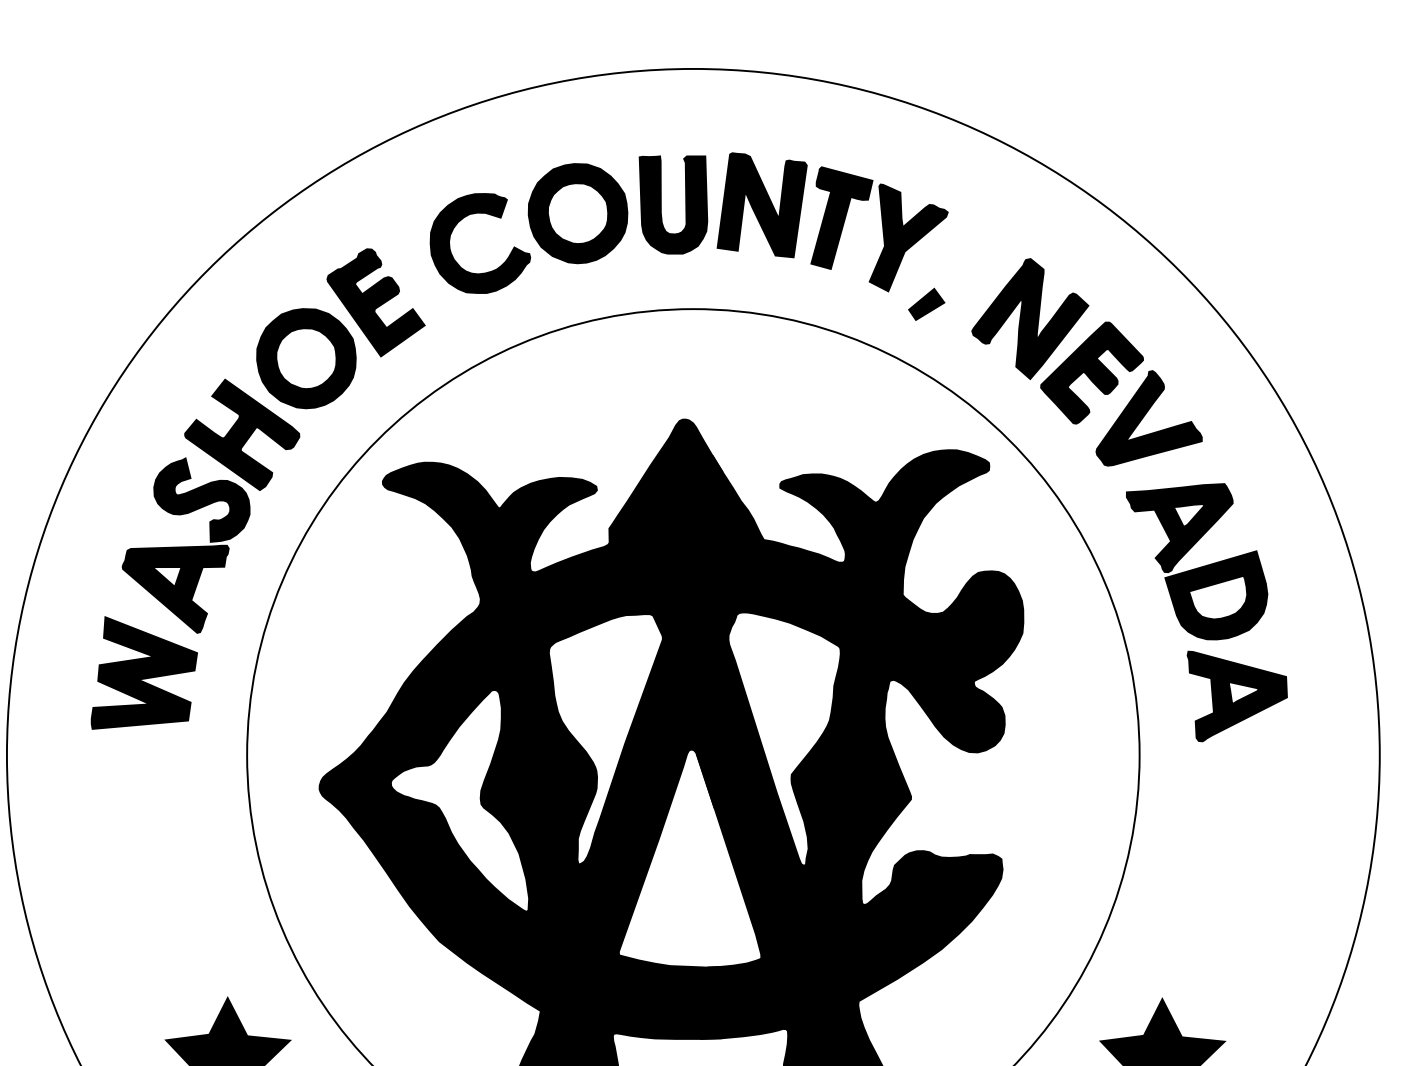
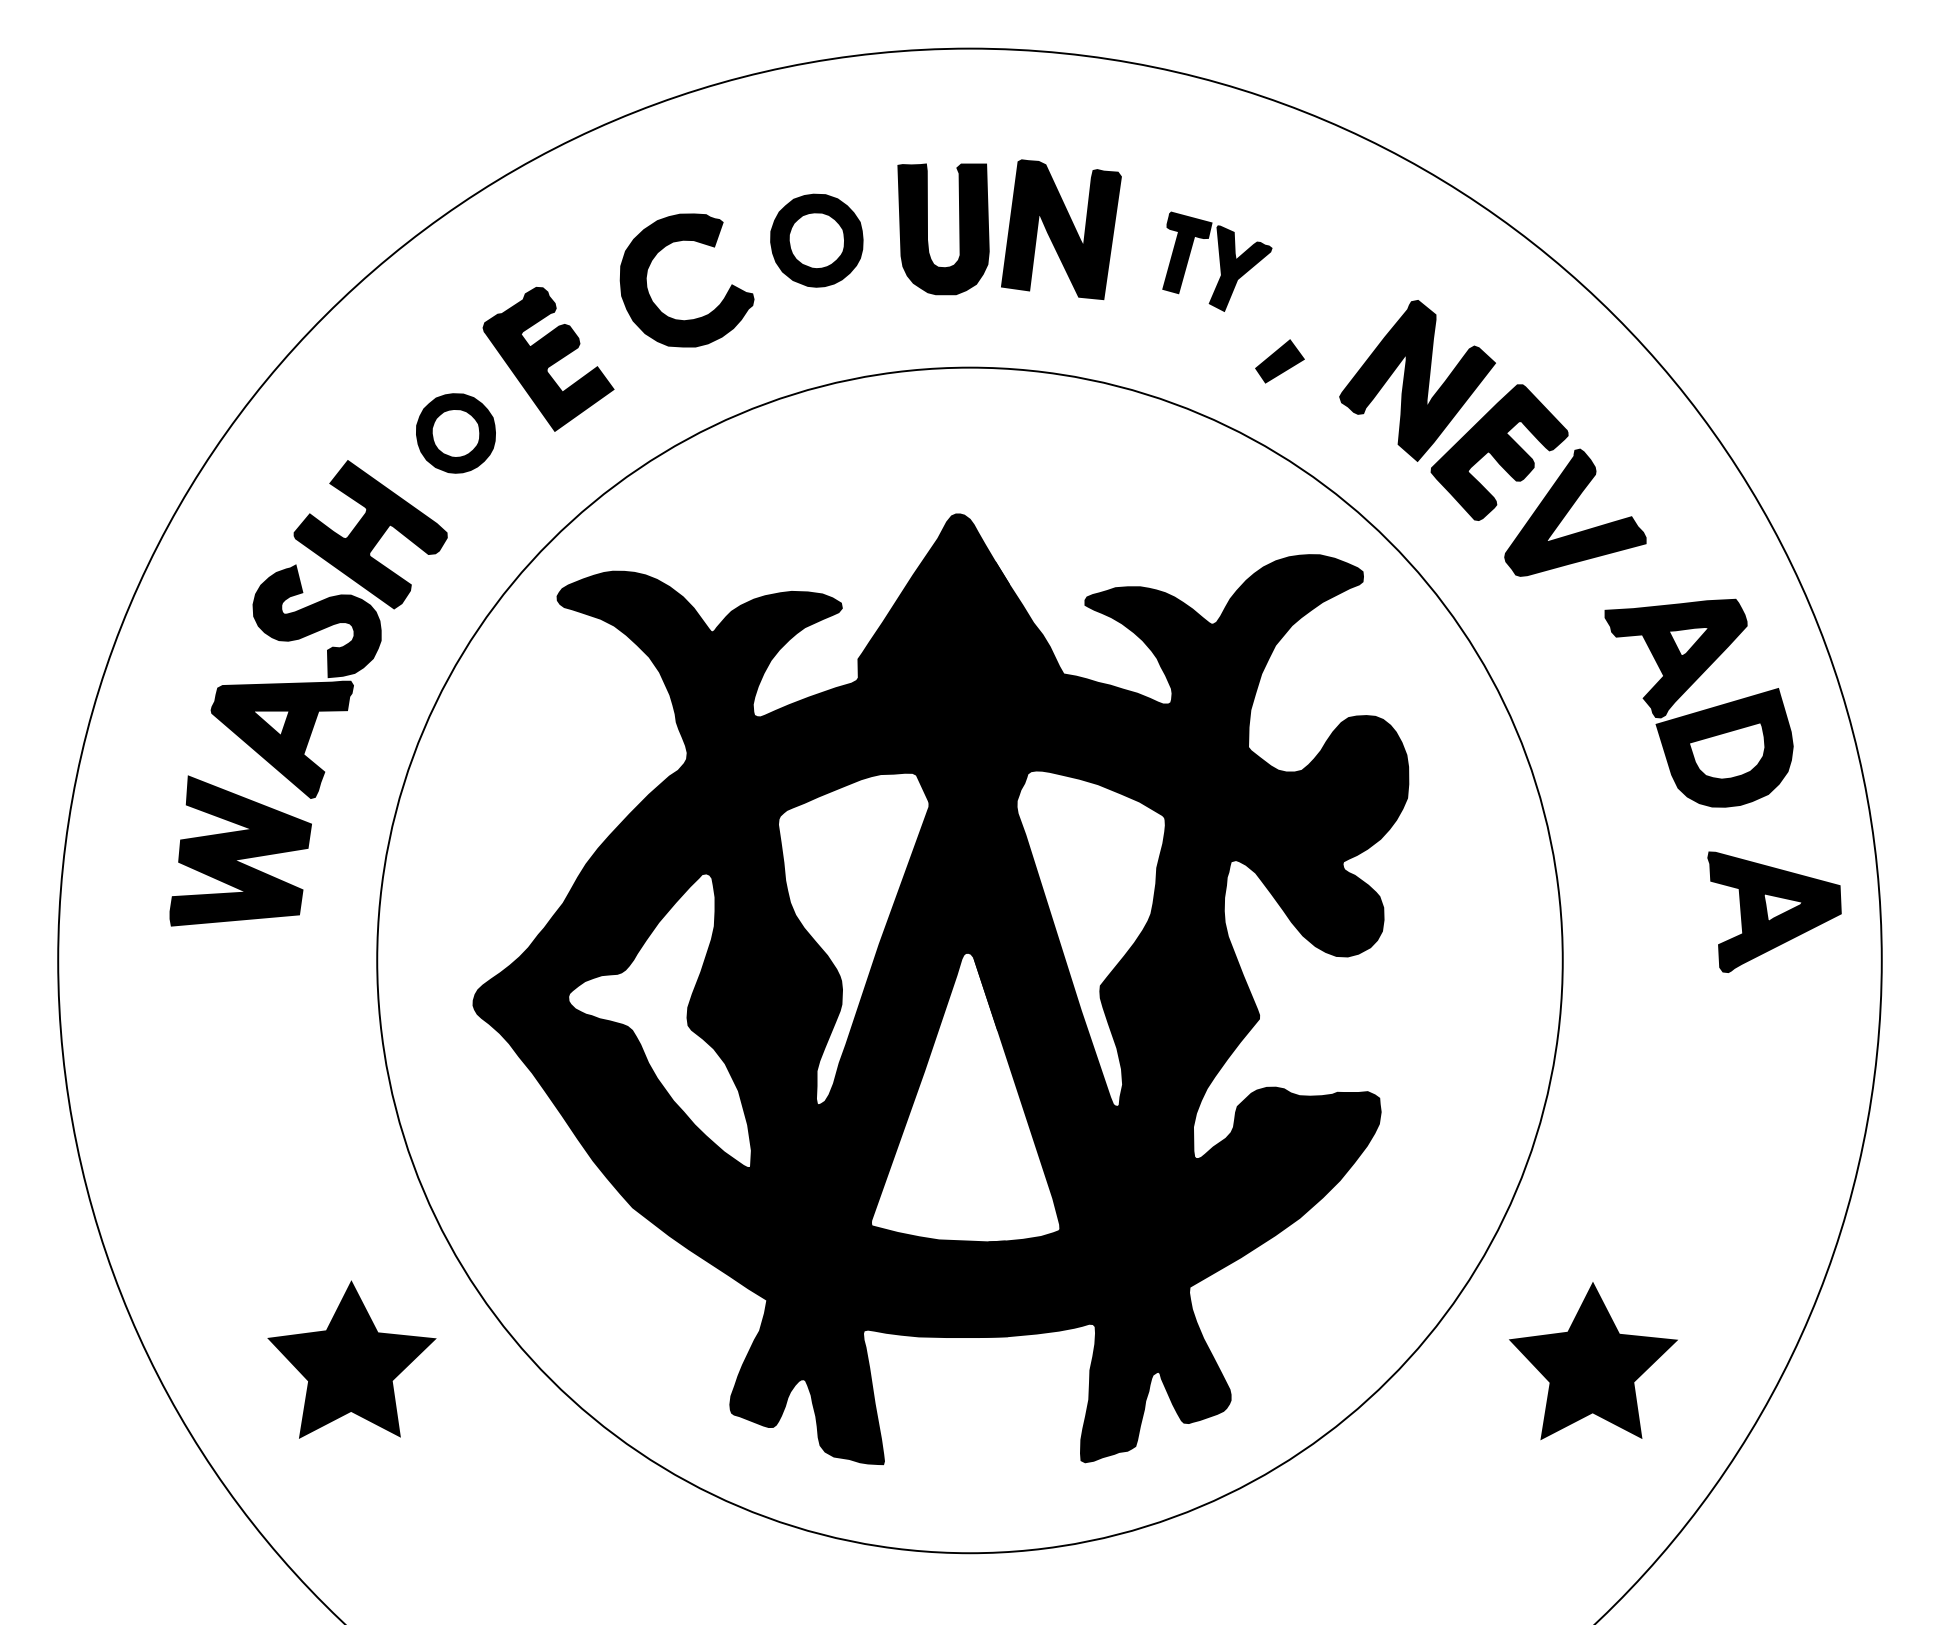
part: (577, 213) -> (816, 240), size x0.7
part: (879, 229) -> (1217, 261), size x0.6
part: (306, 358) -> (455, 433), size x0.6
part: (1198, 567) -> (1700, 710), moved
part: (1237, 695) -> (1774, 911), moved

